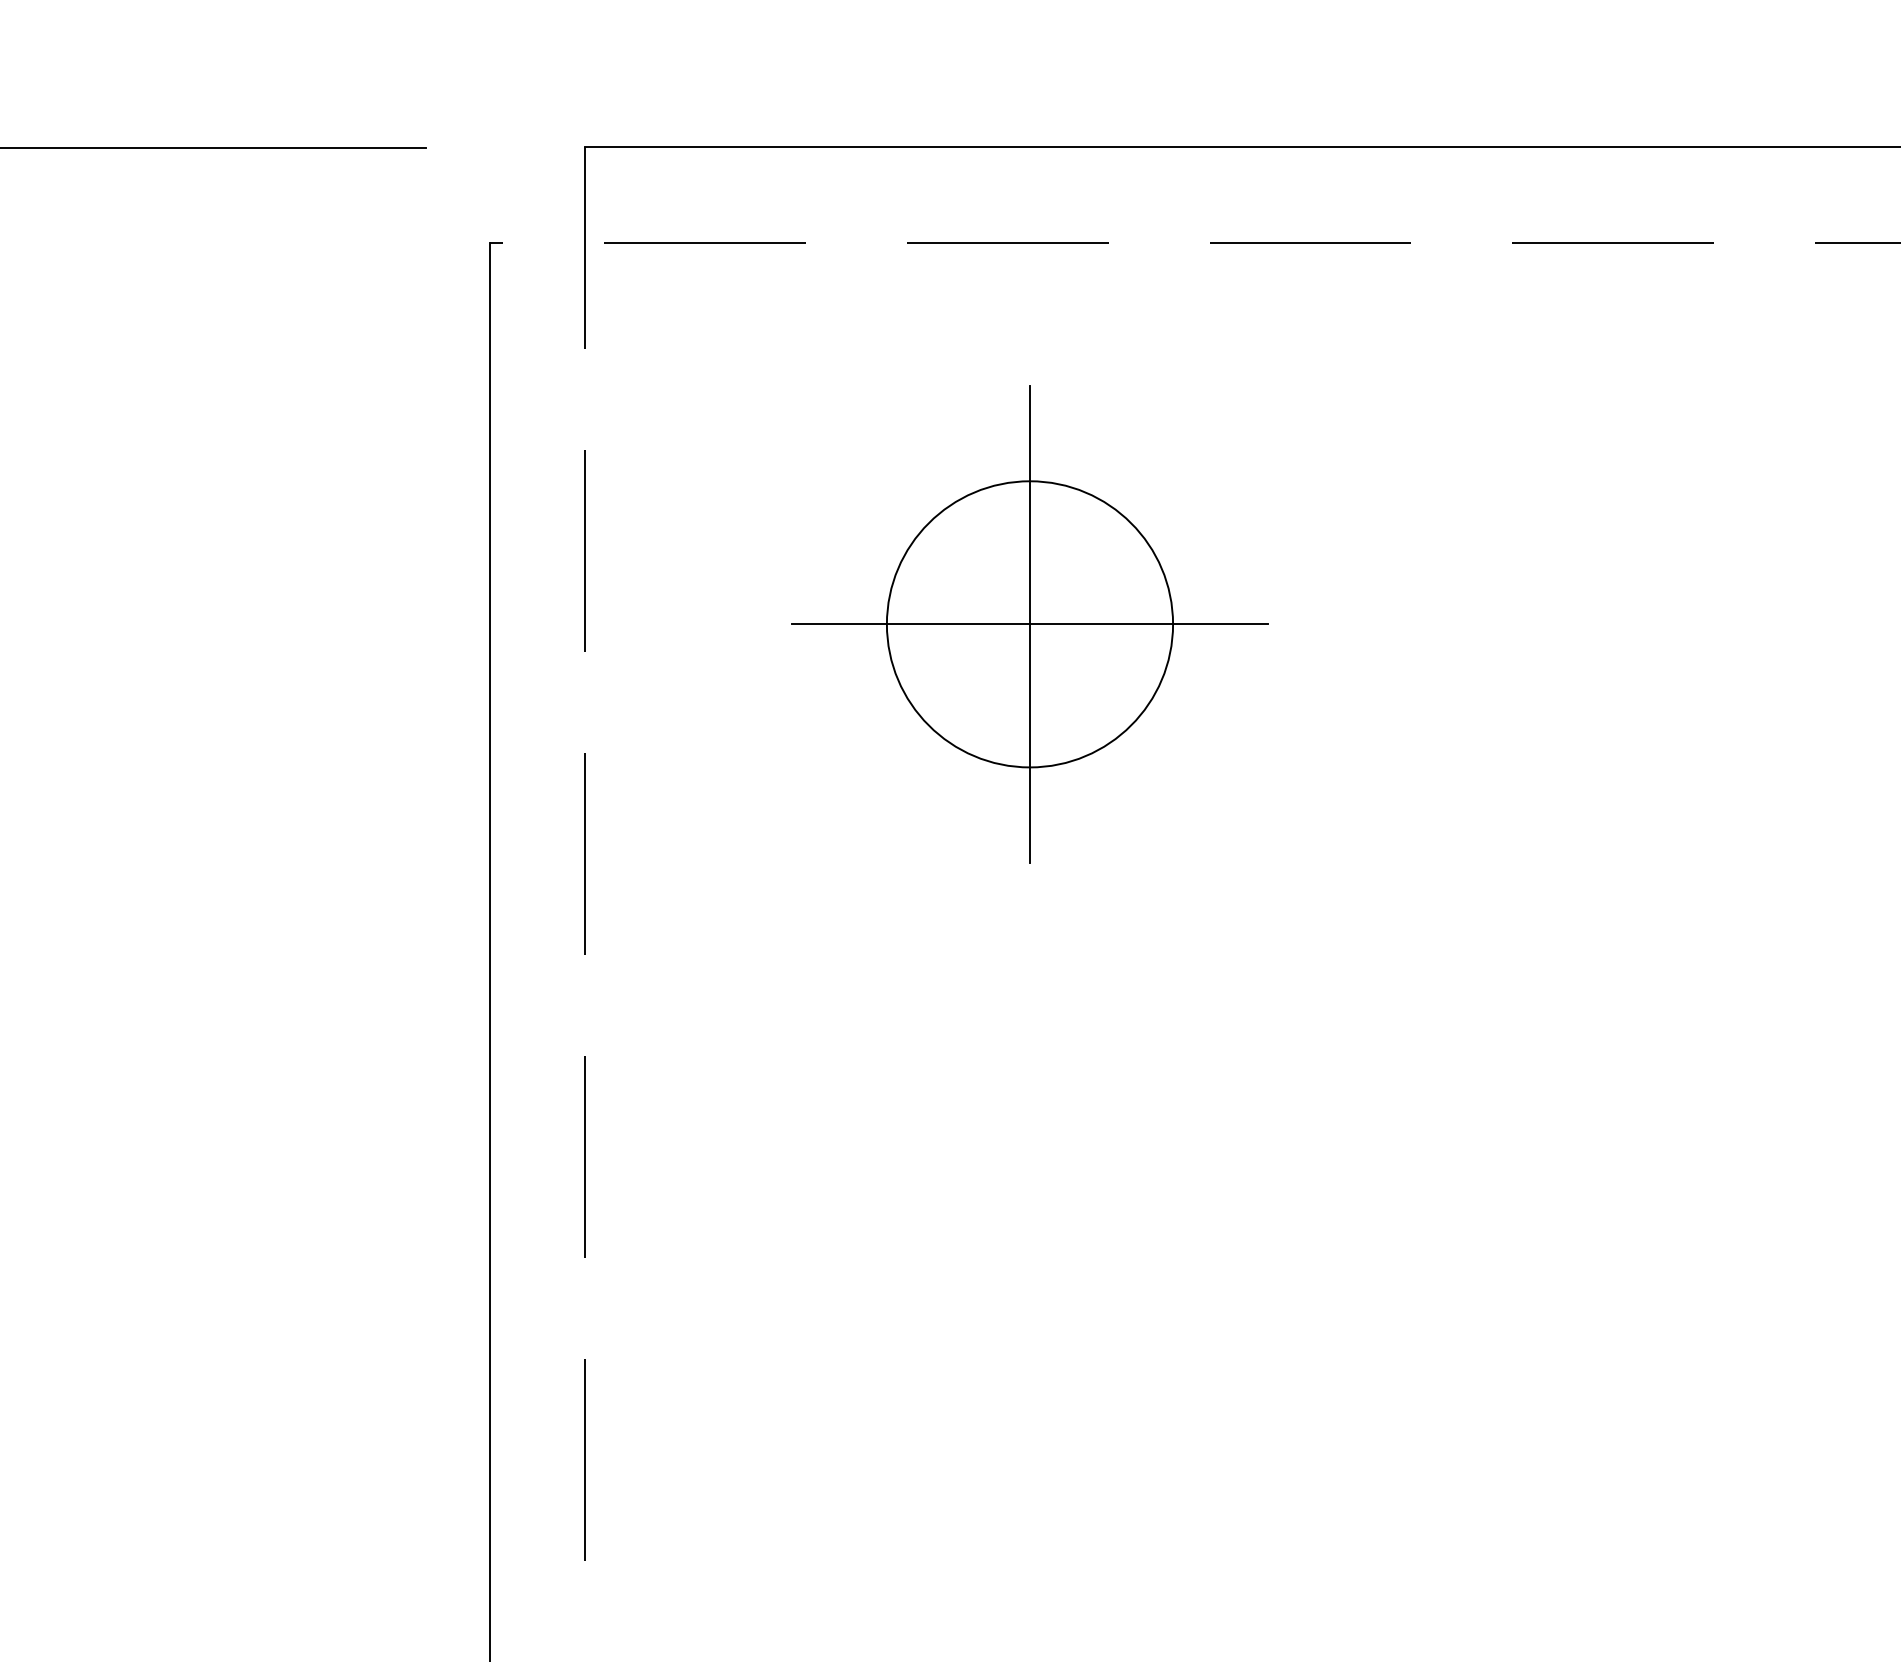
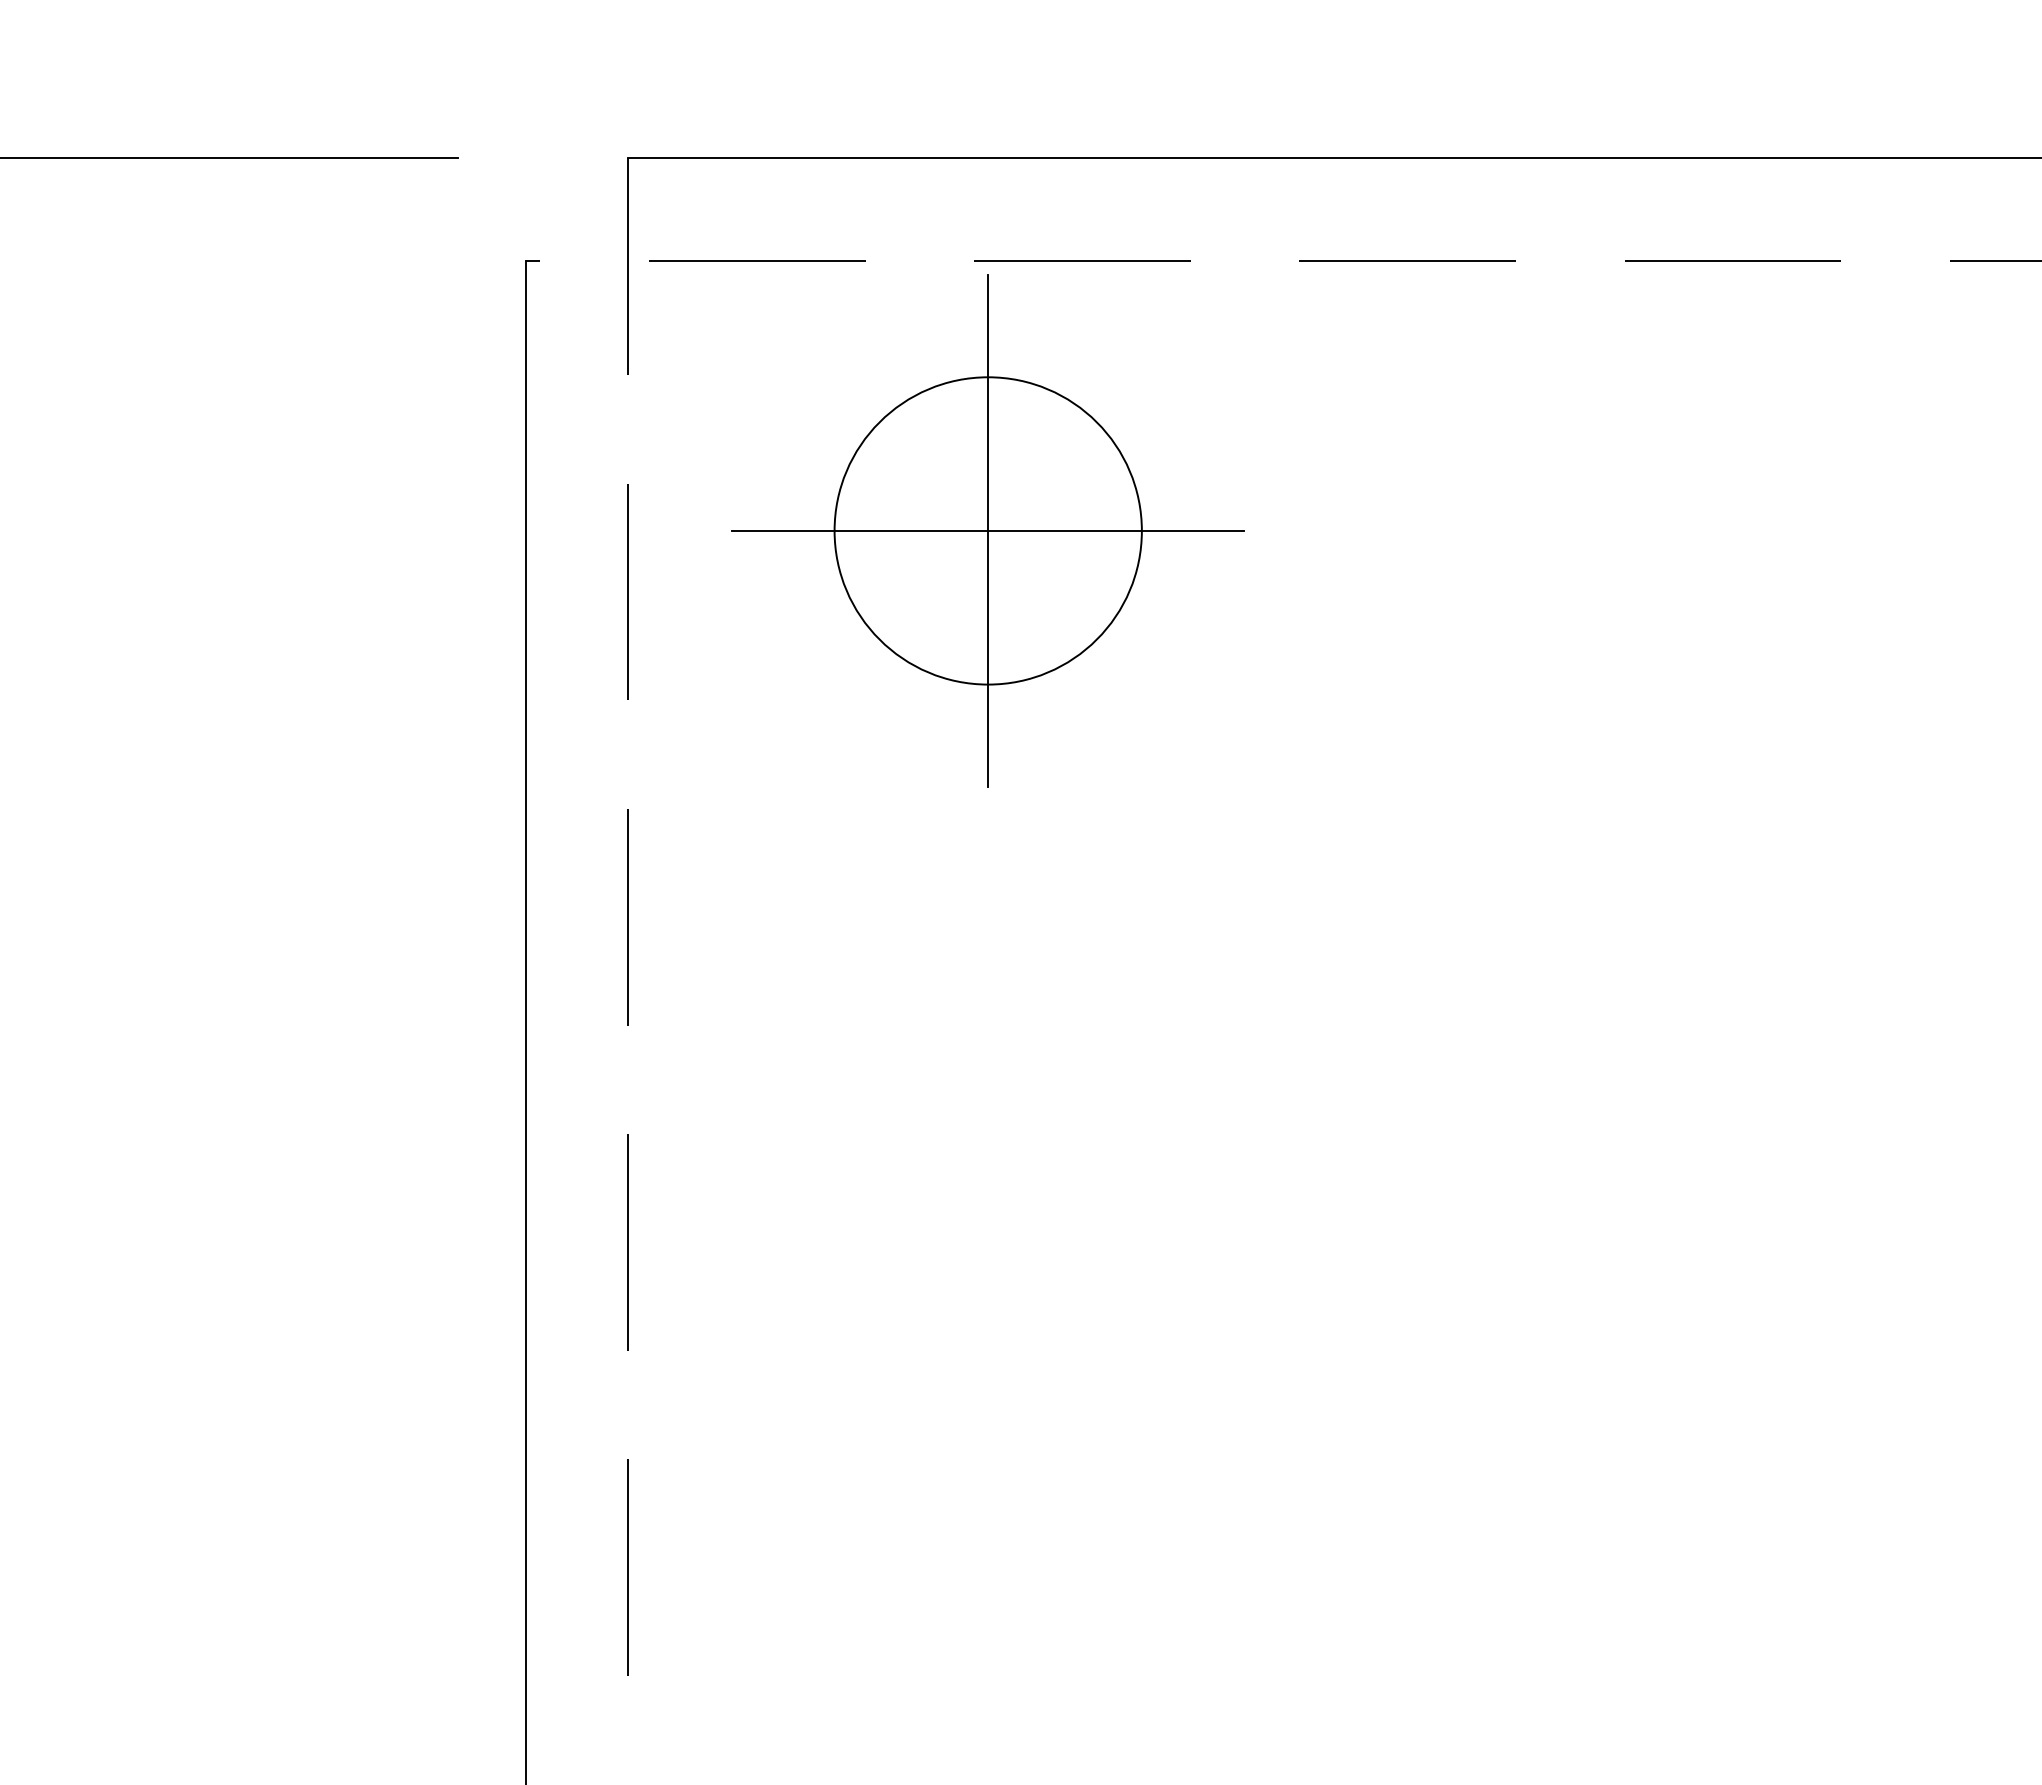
part: (1029, 624) -> (987, 531), moved

